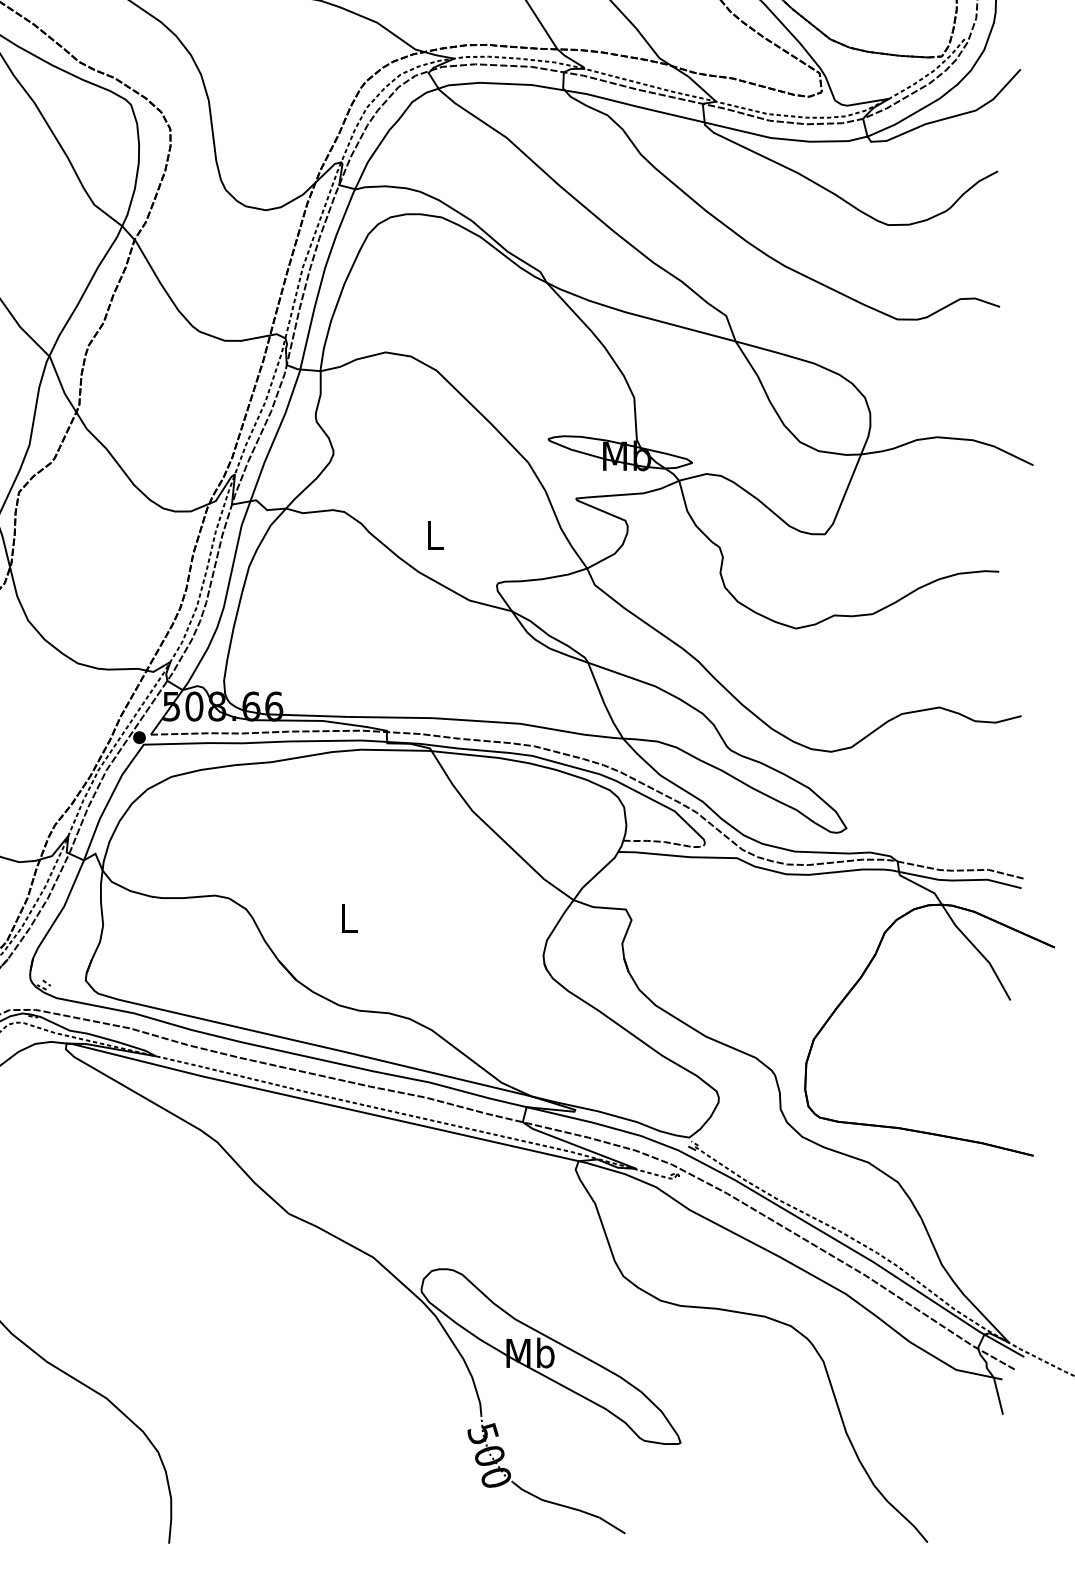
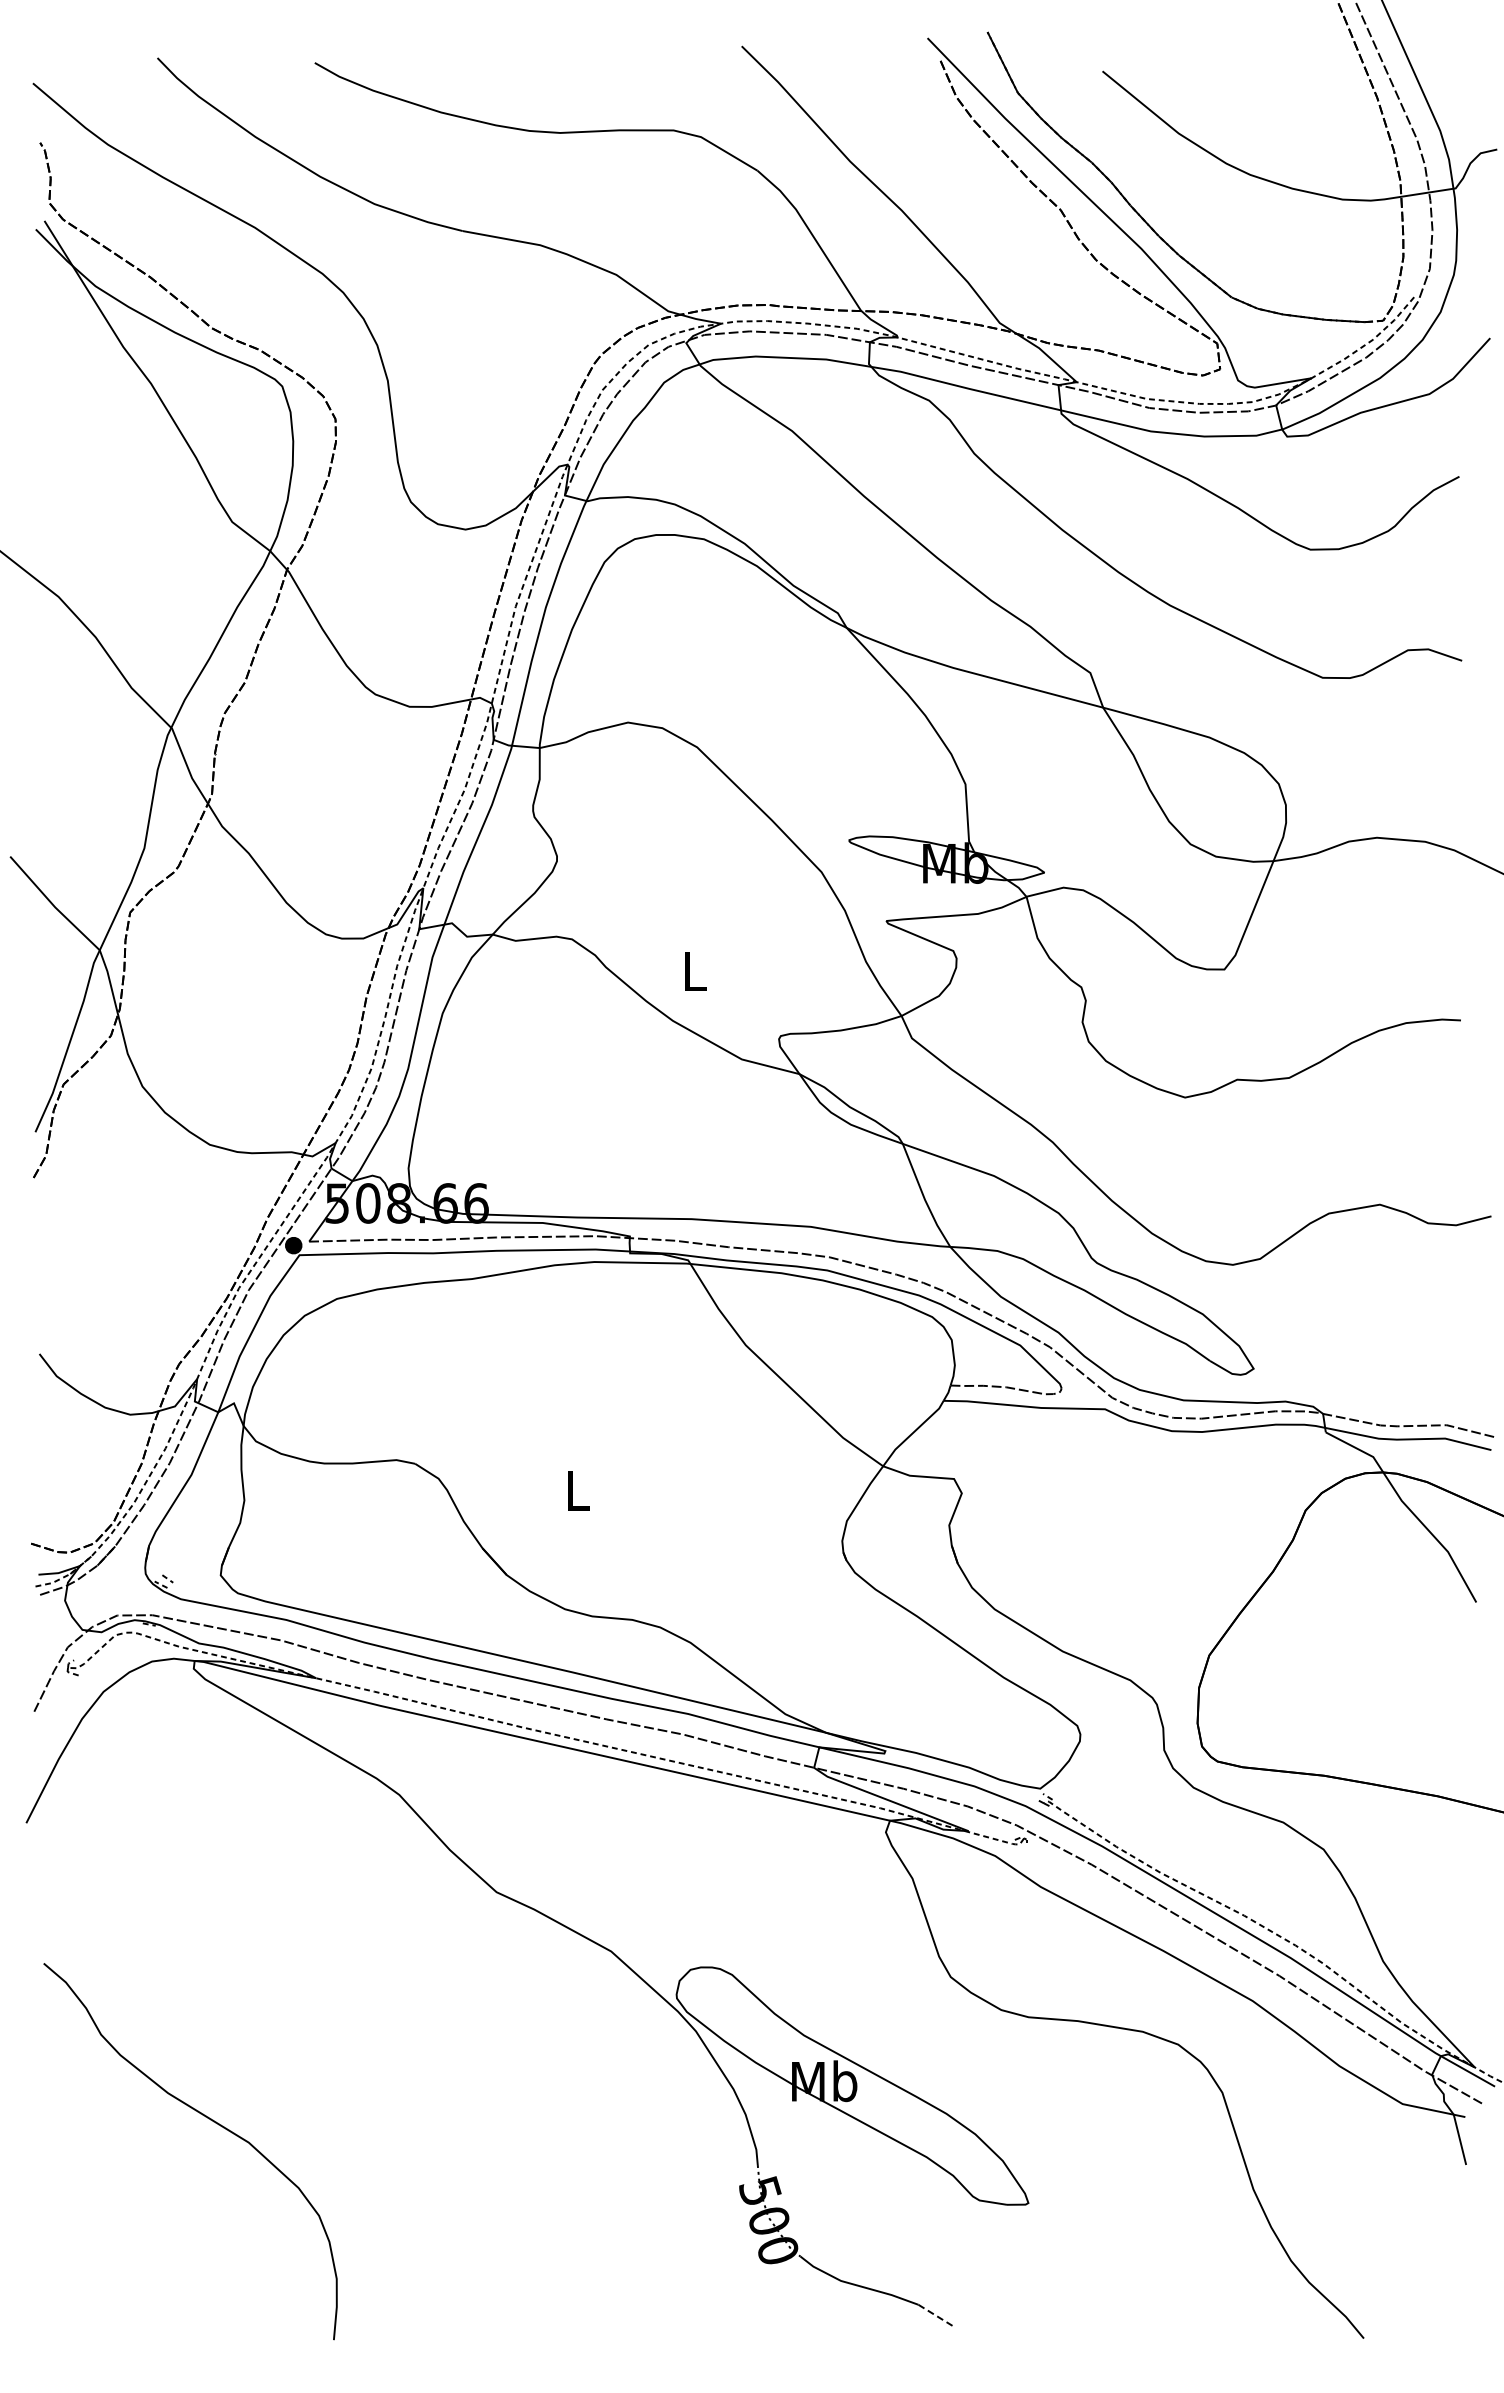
line: (612, 1525) -> (936, 2315), solid -> dashed

